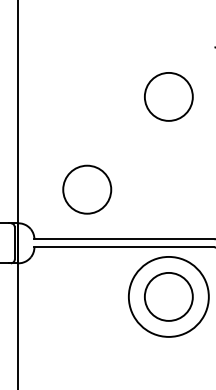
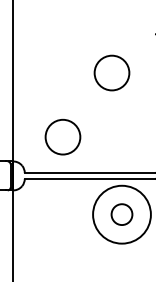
circle: (168, 96) -> (111, 72), moved
circle: (168, 296) -> (121, 214), size x0.6

